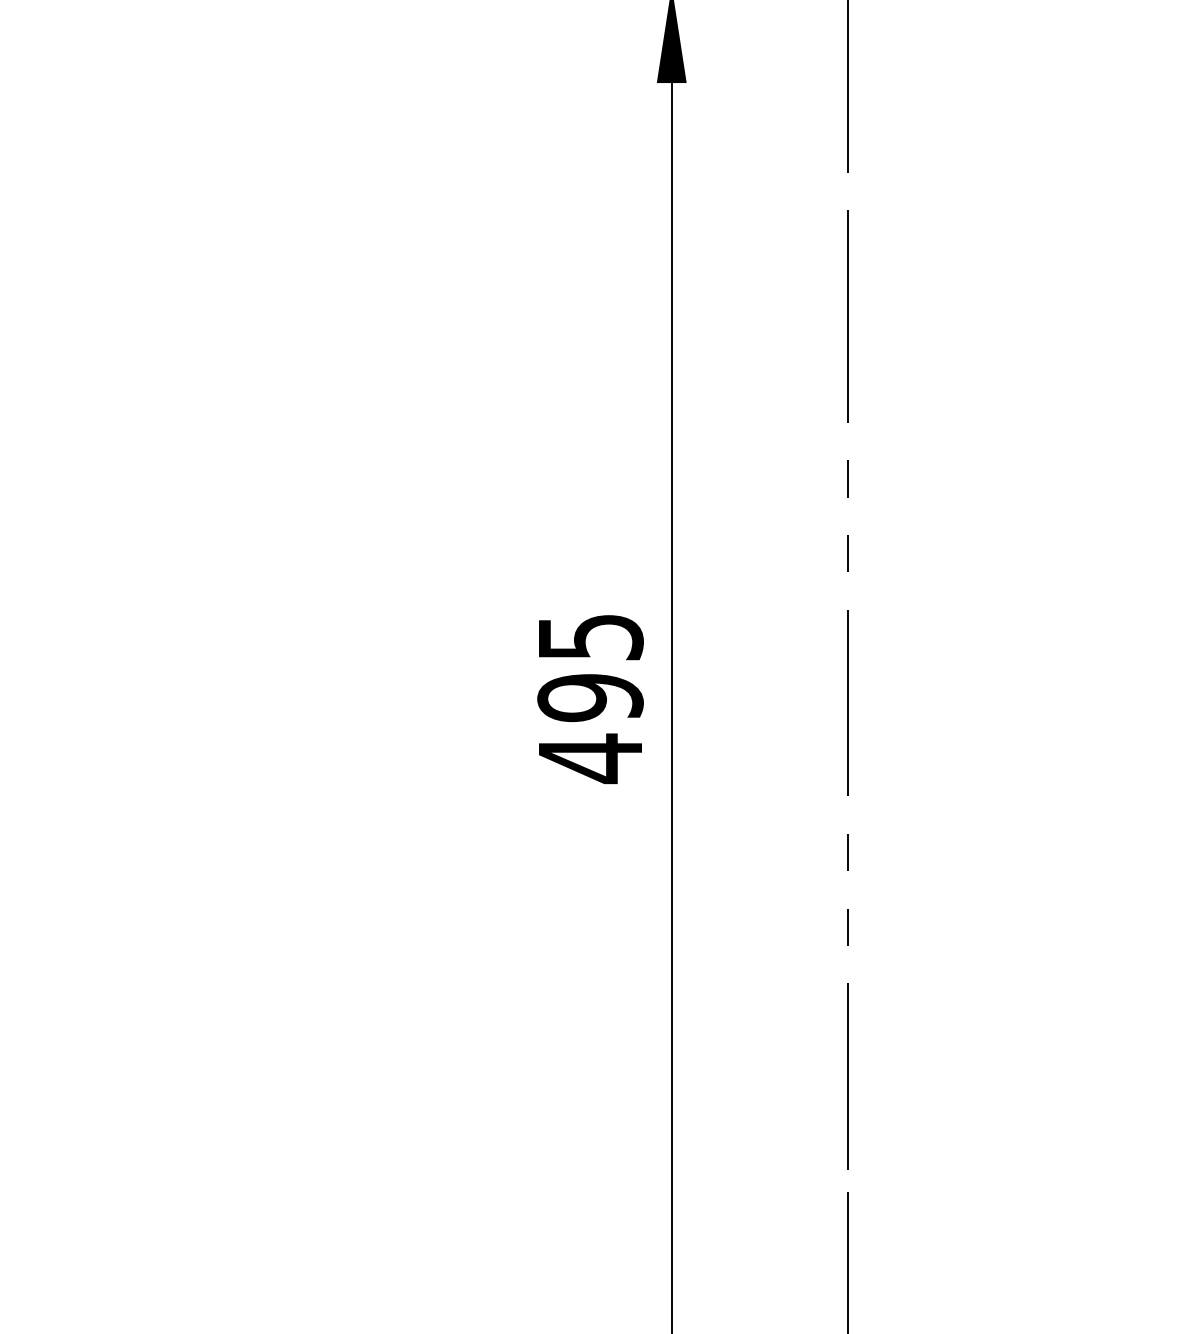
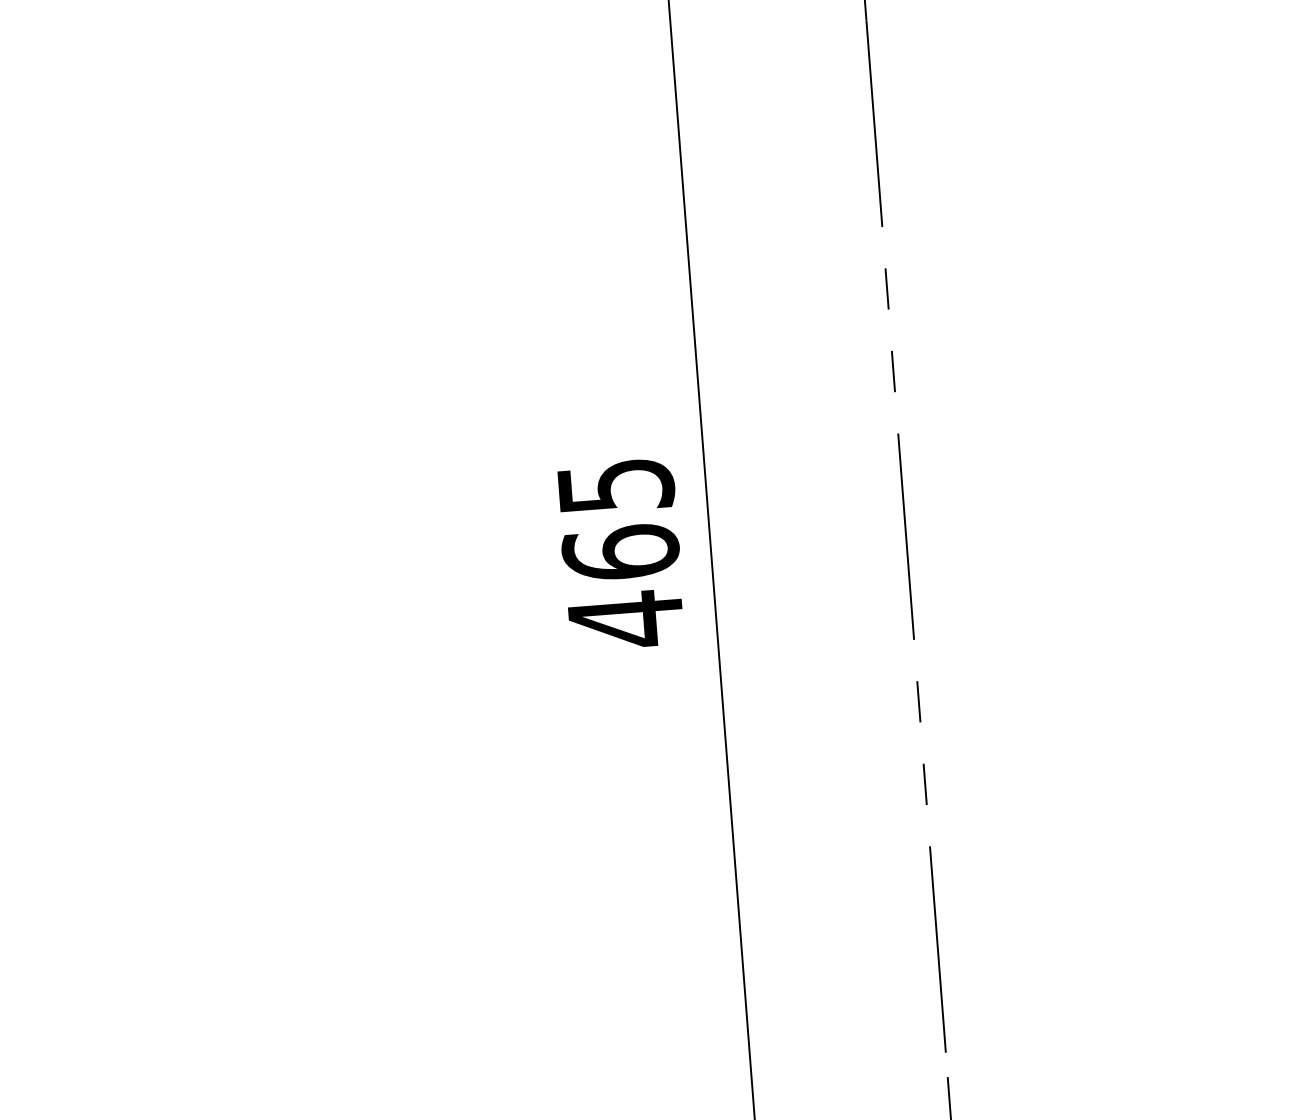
text: (590, 697) -> (620, 552), 495 -> 465

